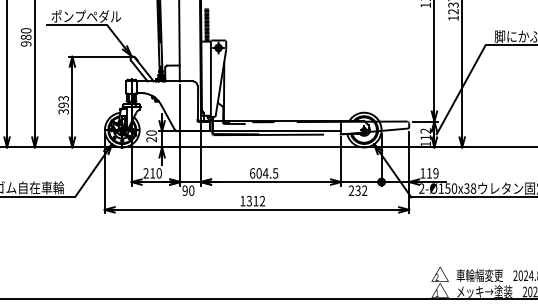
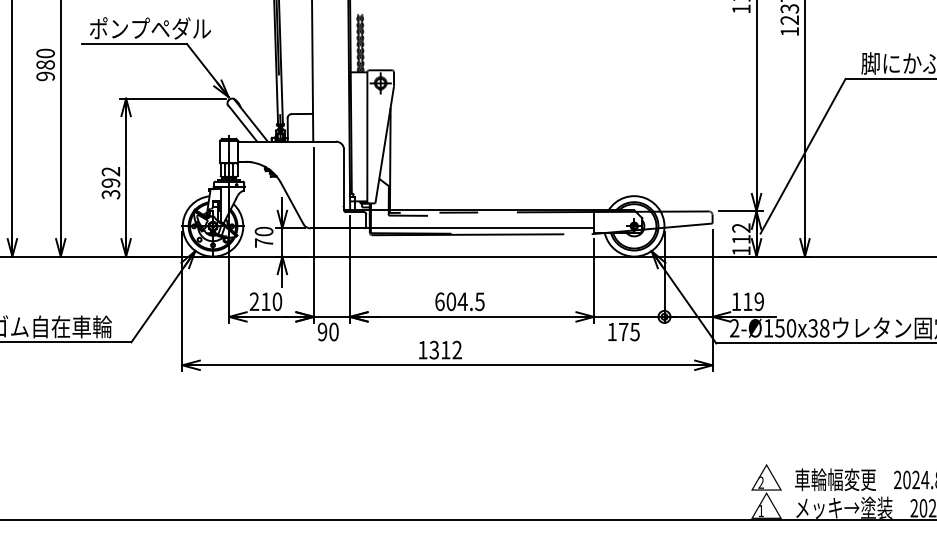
text: (63, 98) -> (110, 171), 393 -> 392
text: (151, 139) -> (263, 242), 20 -> 70
text: (357, 190) -> (622, 331), 232 -> 175

